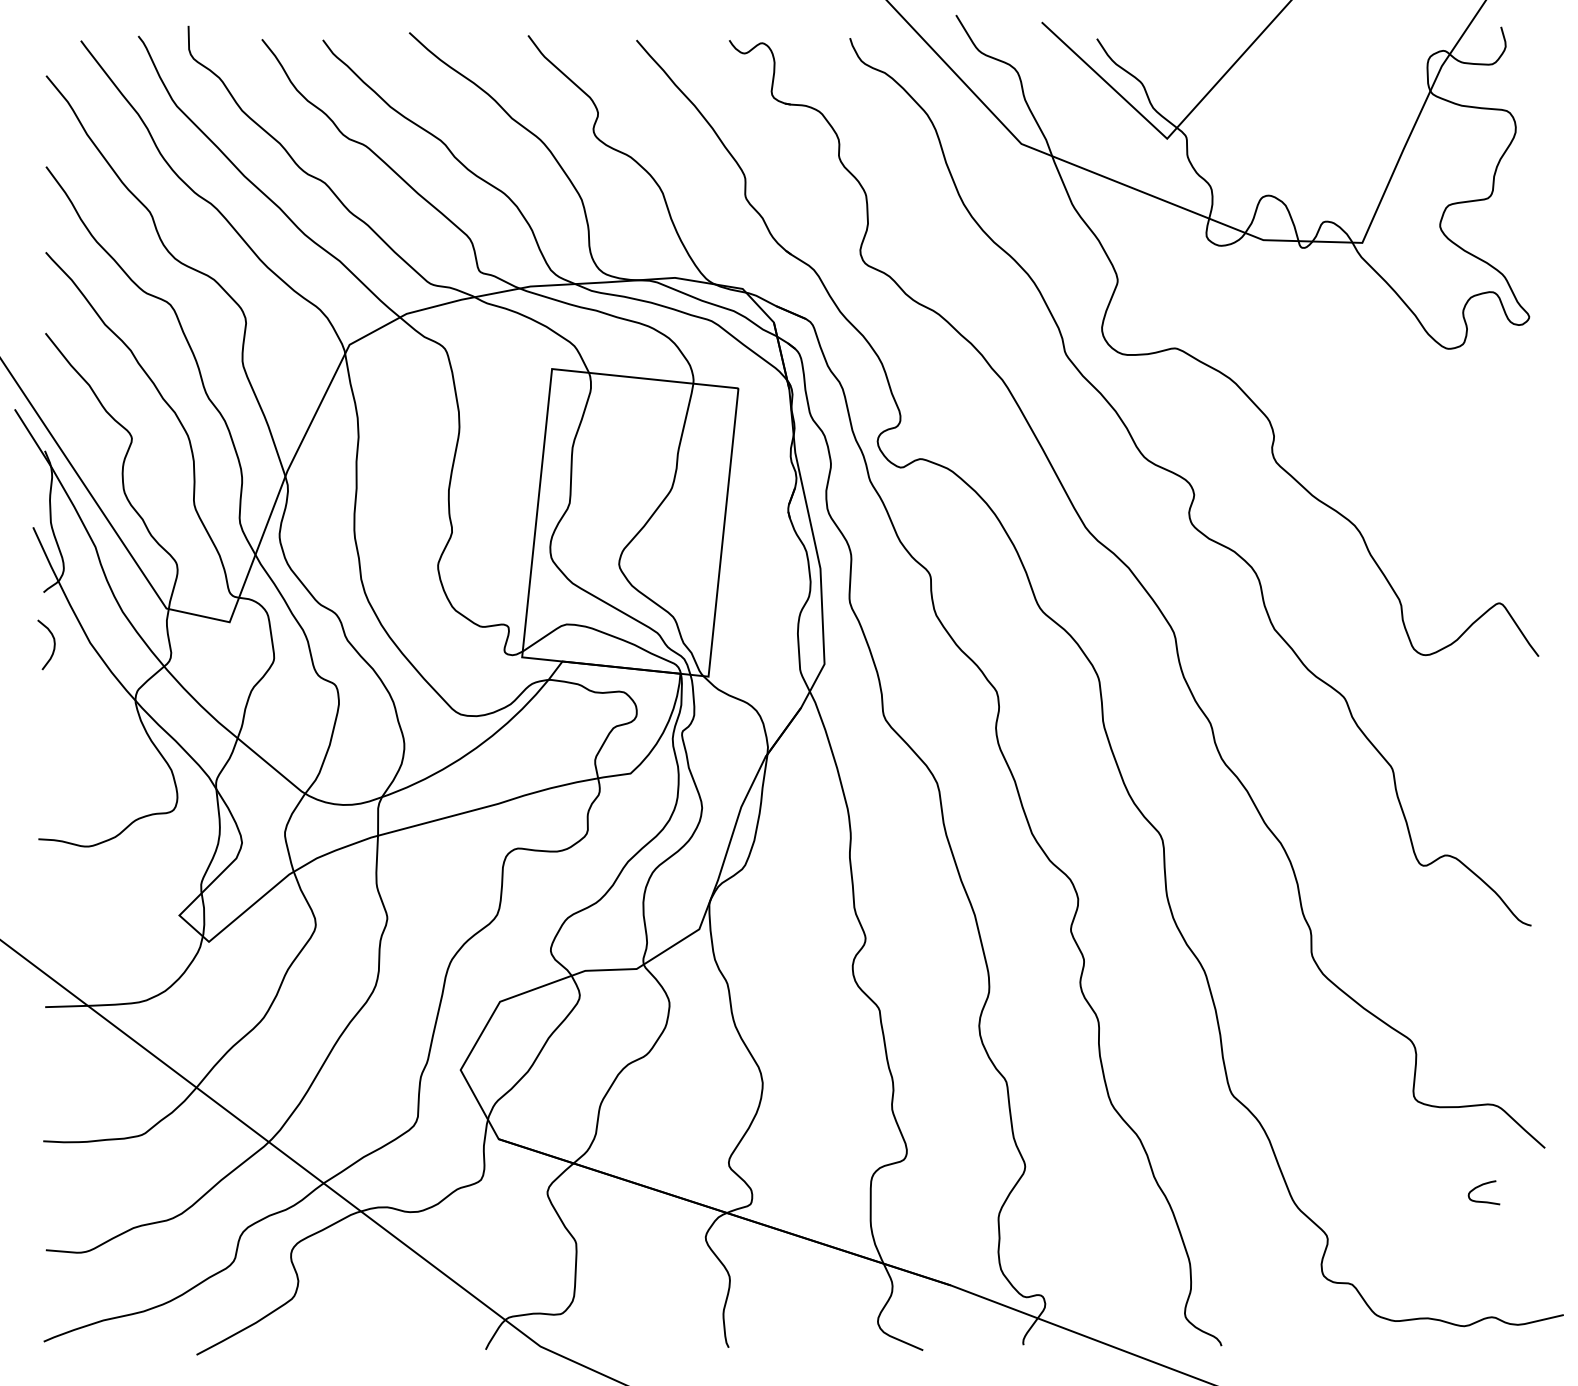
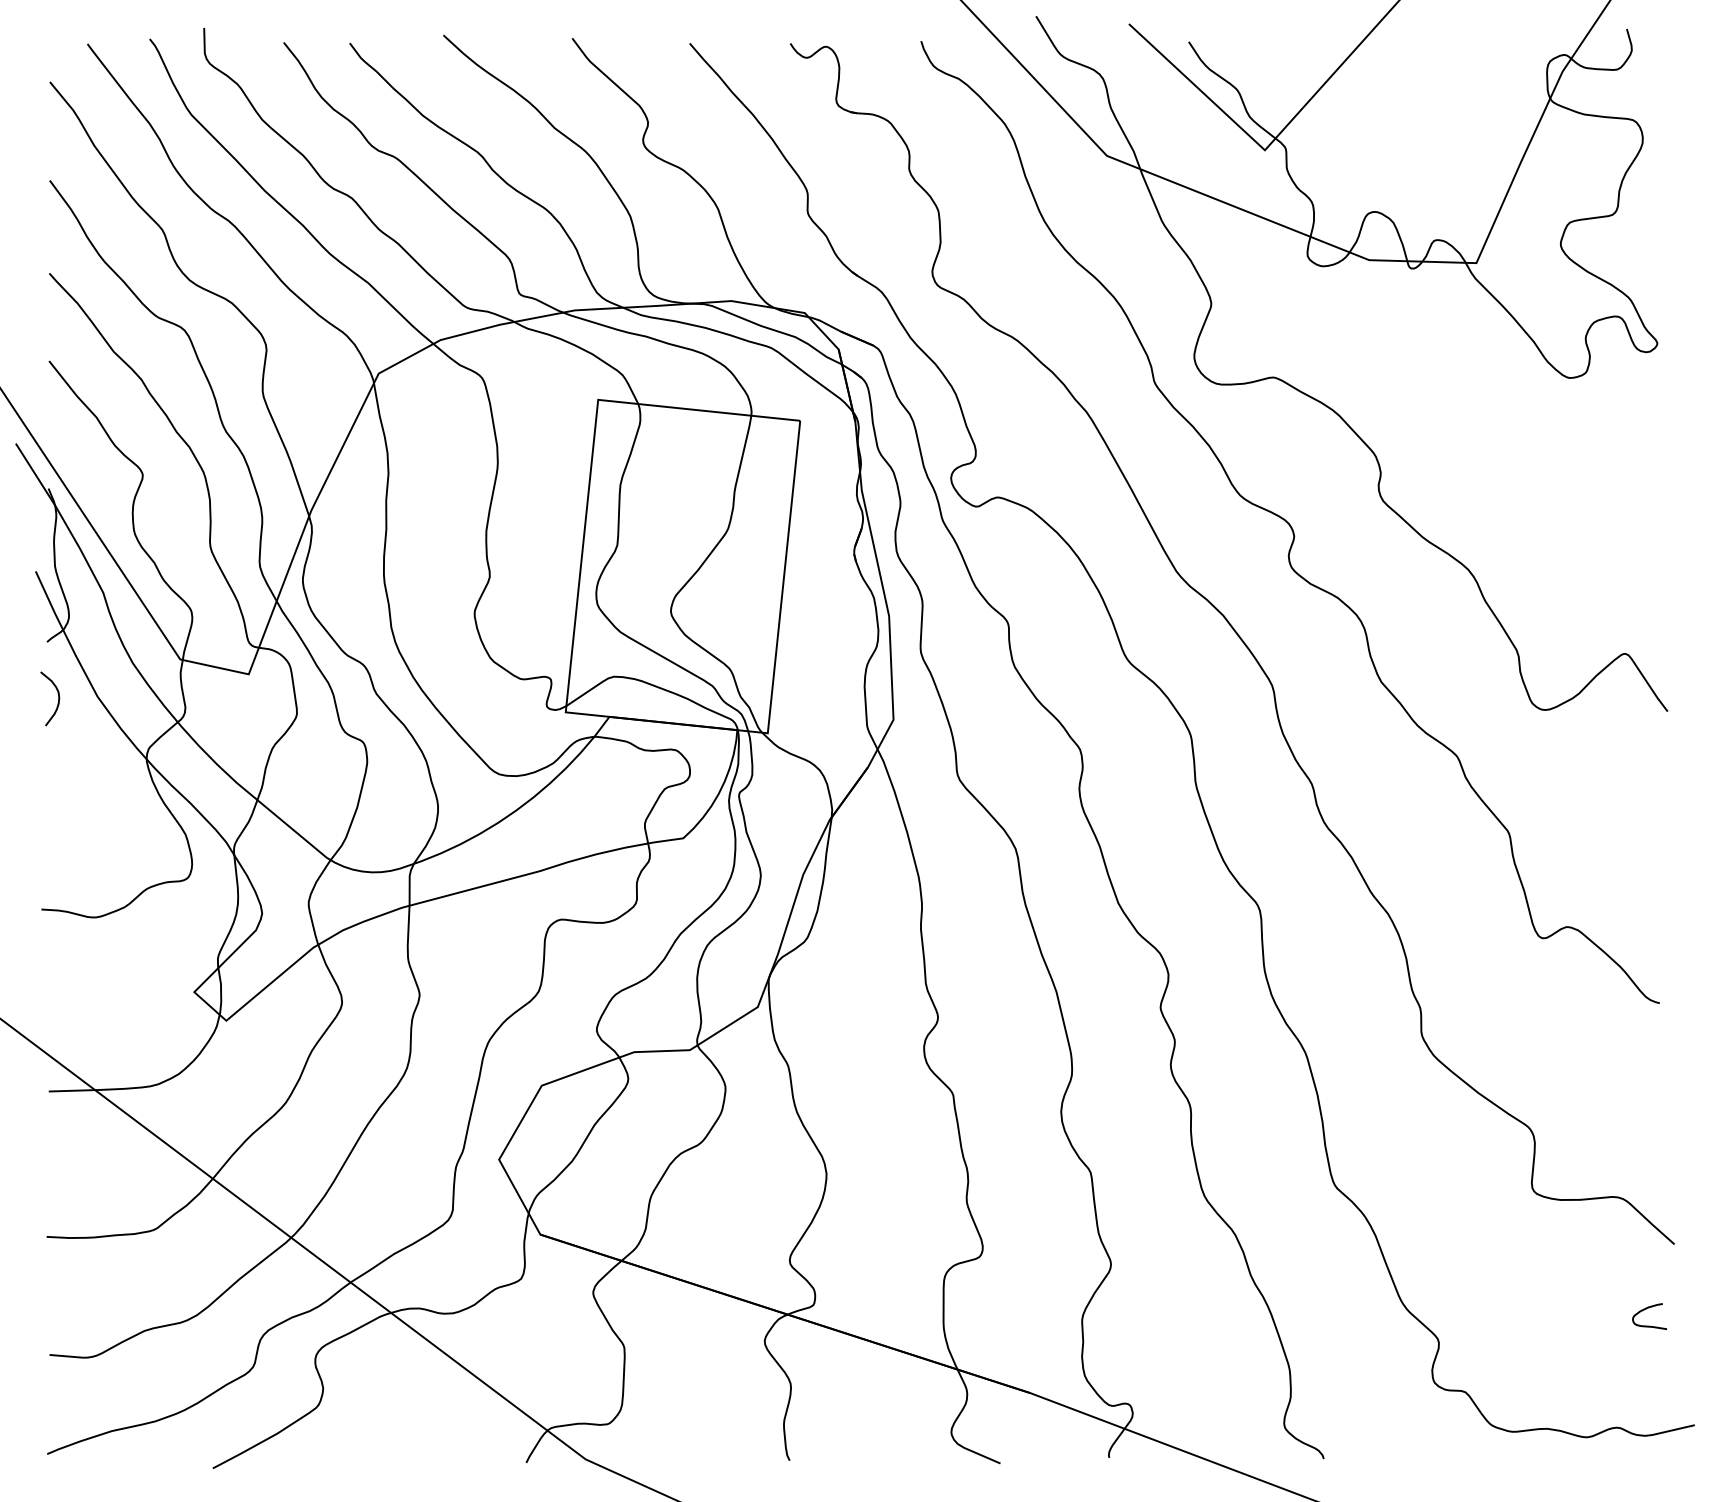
curve: (1481, 1186) -> (1646, 1309), moved

